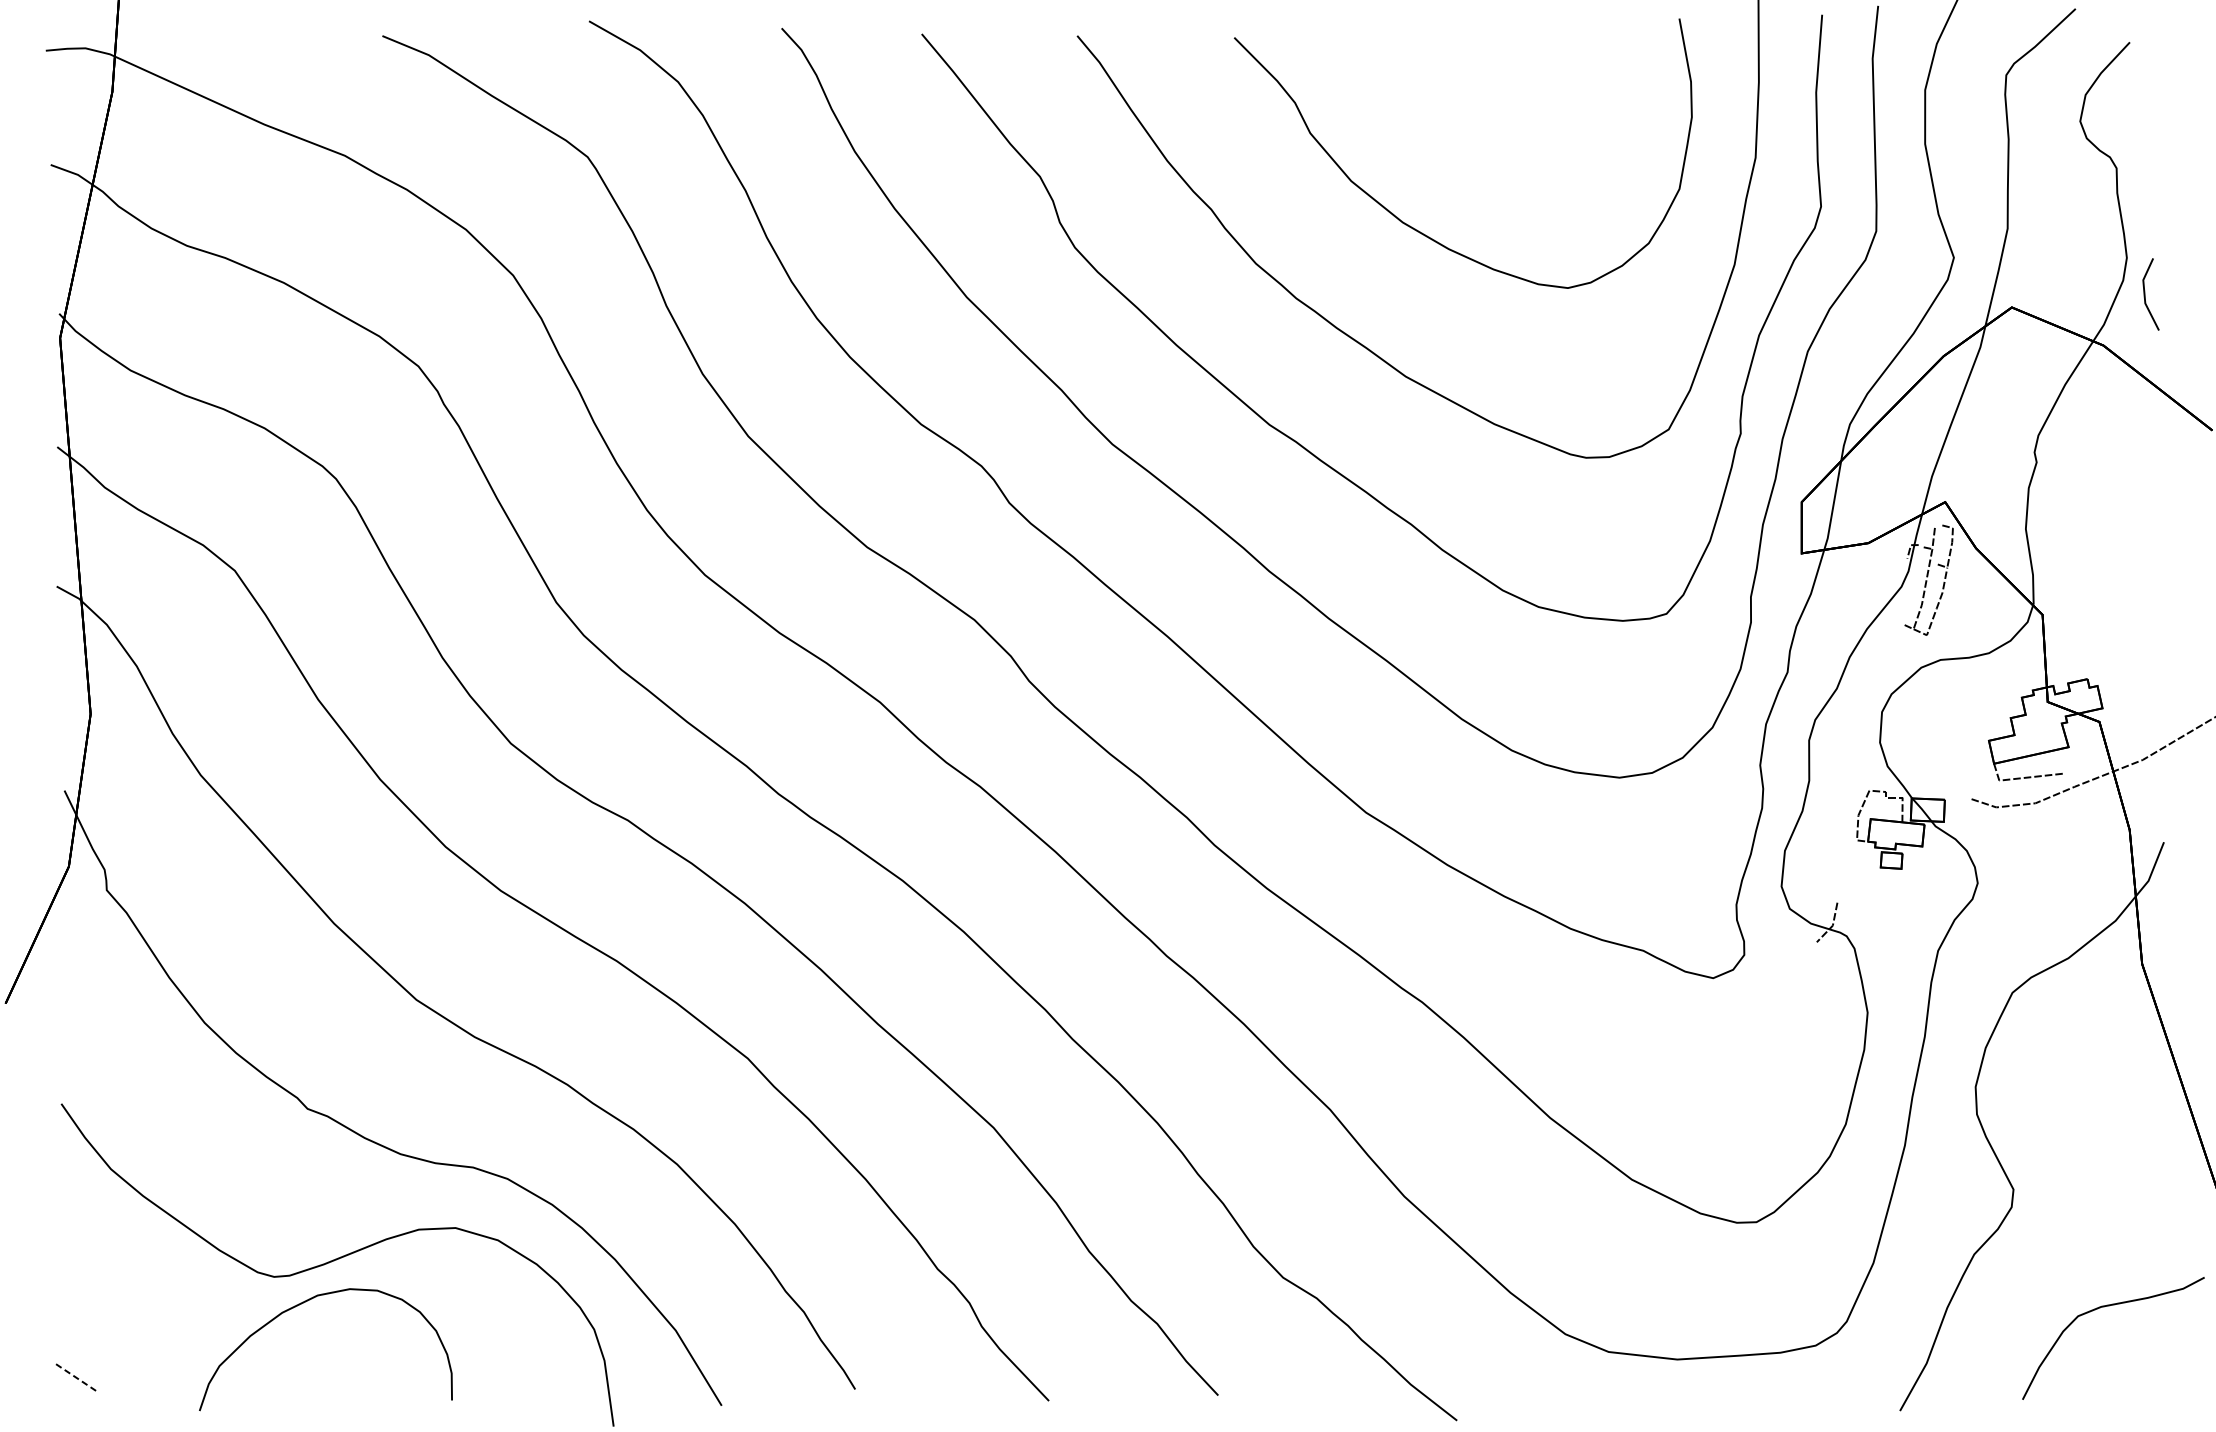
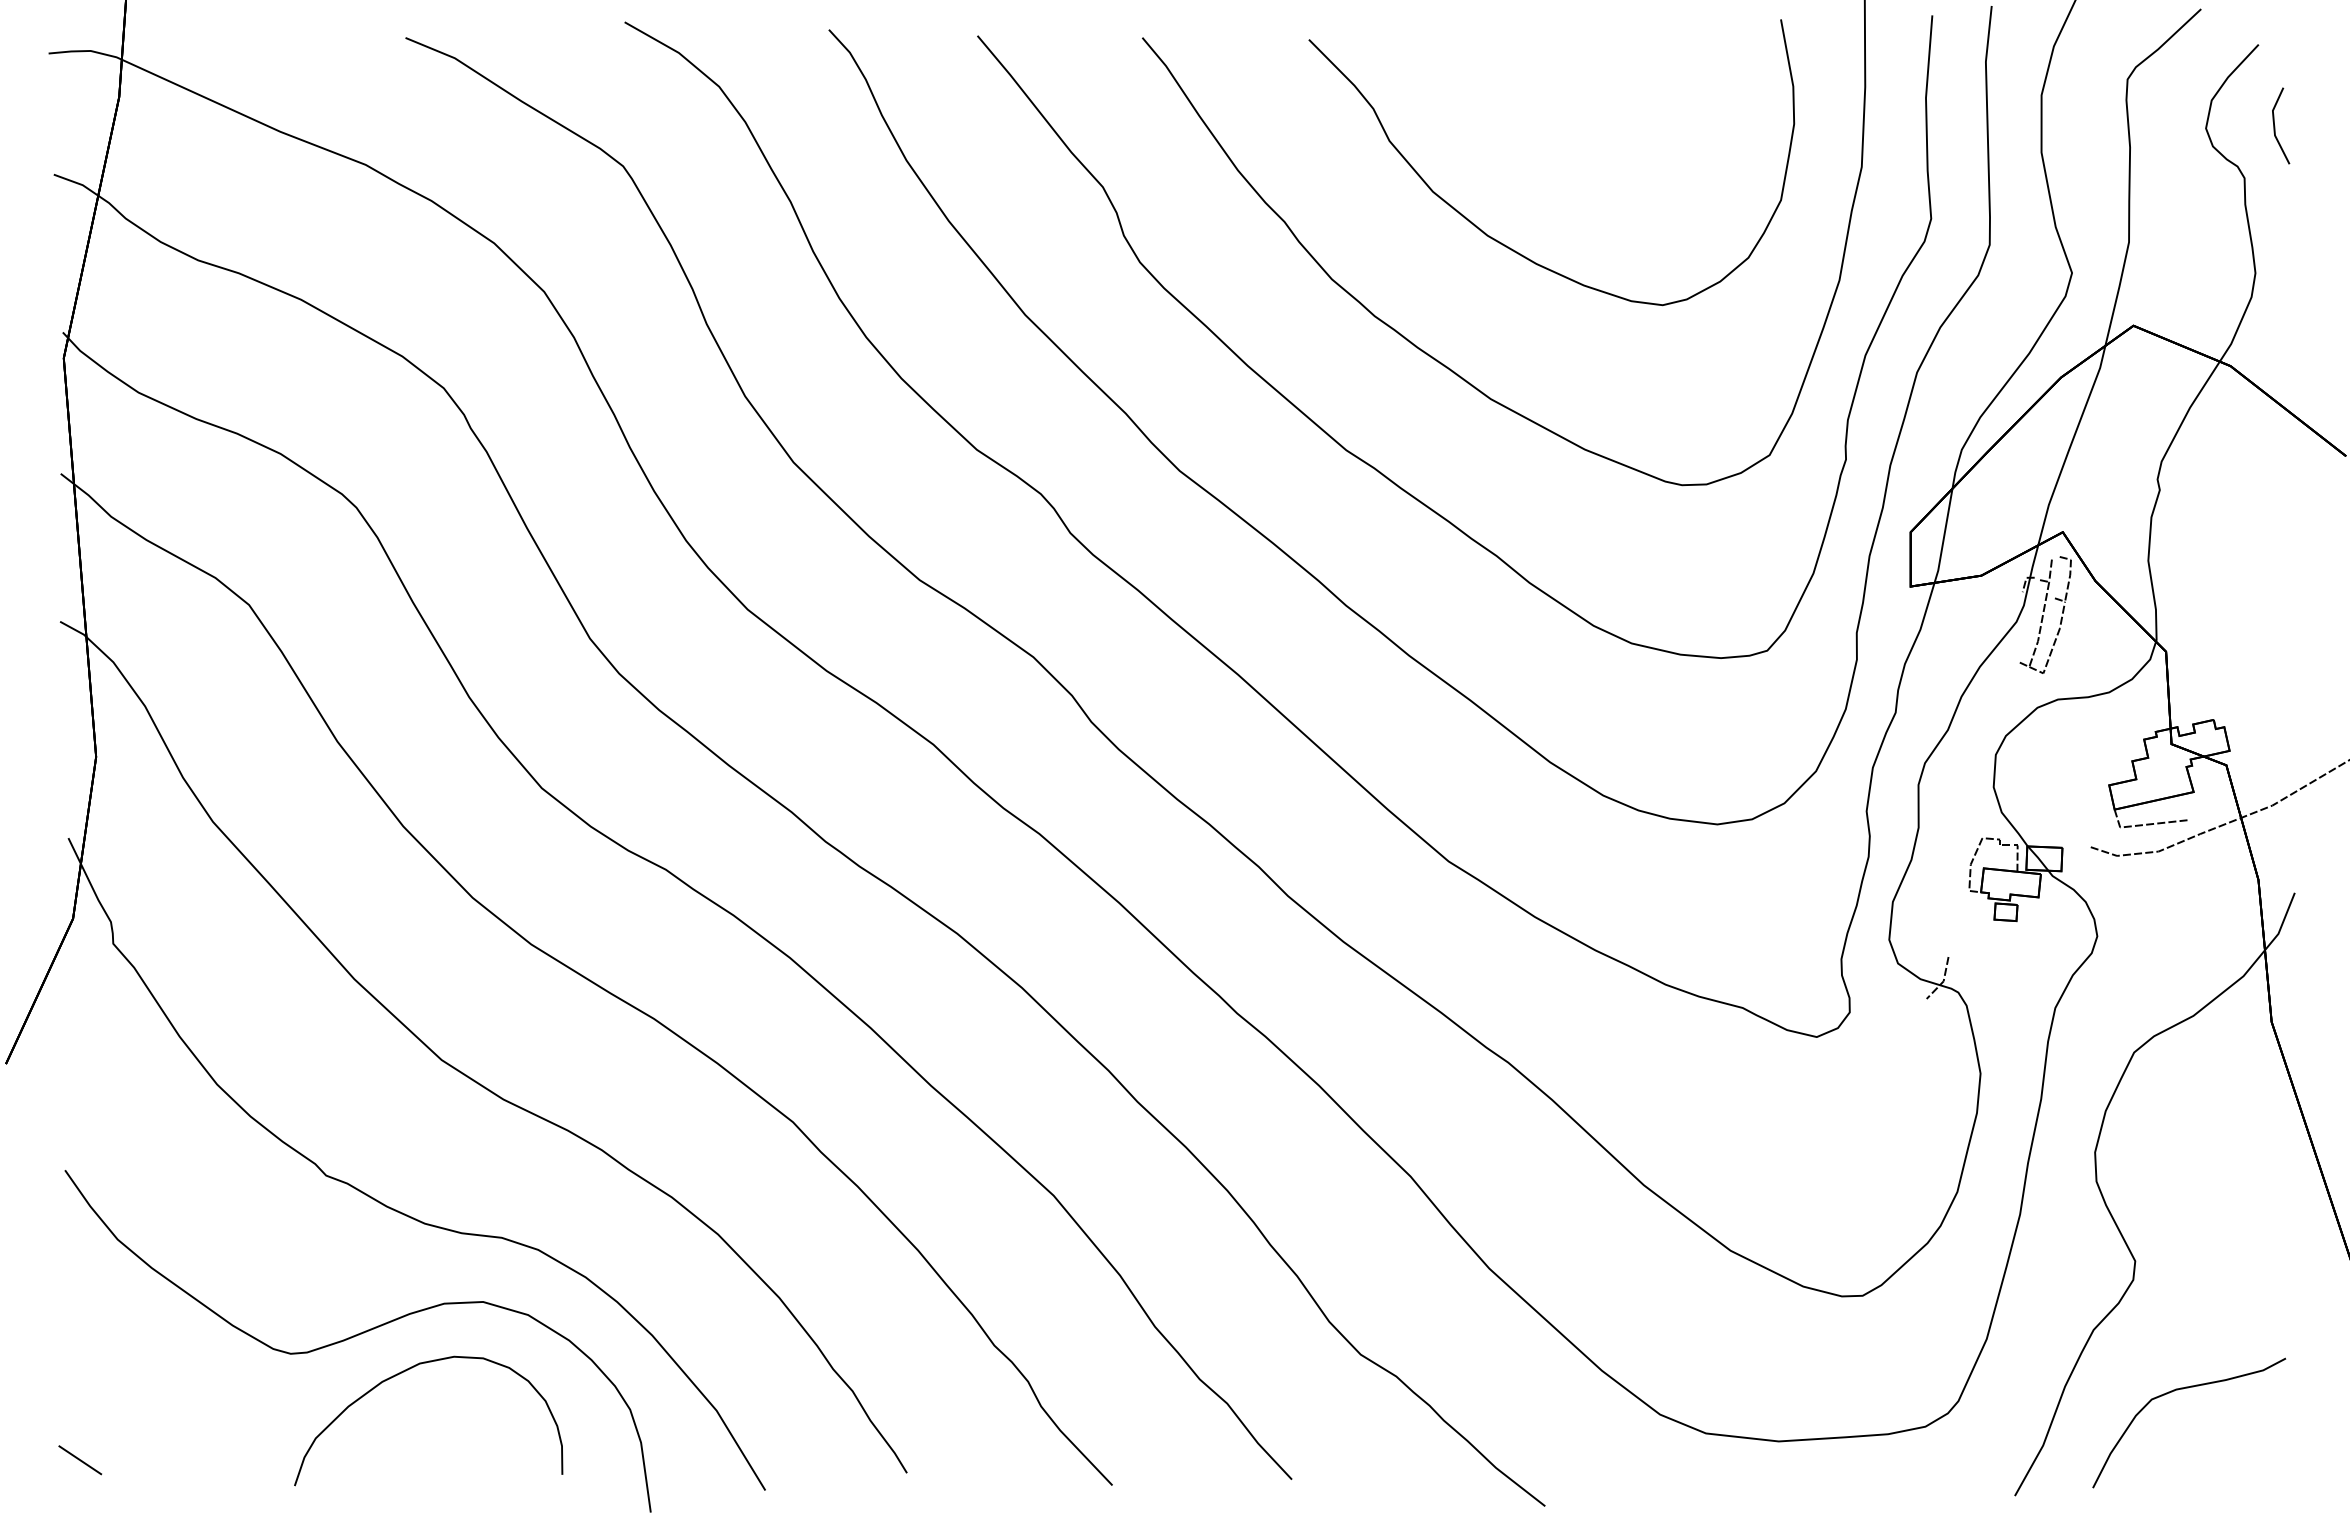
line: (2145, 294) -> (2275, 126), moved
curve: (303, 1303) -> (404, 1372), moved
curve: (2108, 1306) -> (2183, 1389), moved
line: (75, 1377) -> (80, 1460), dashed -> solid

